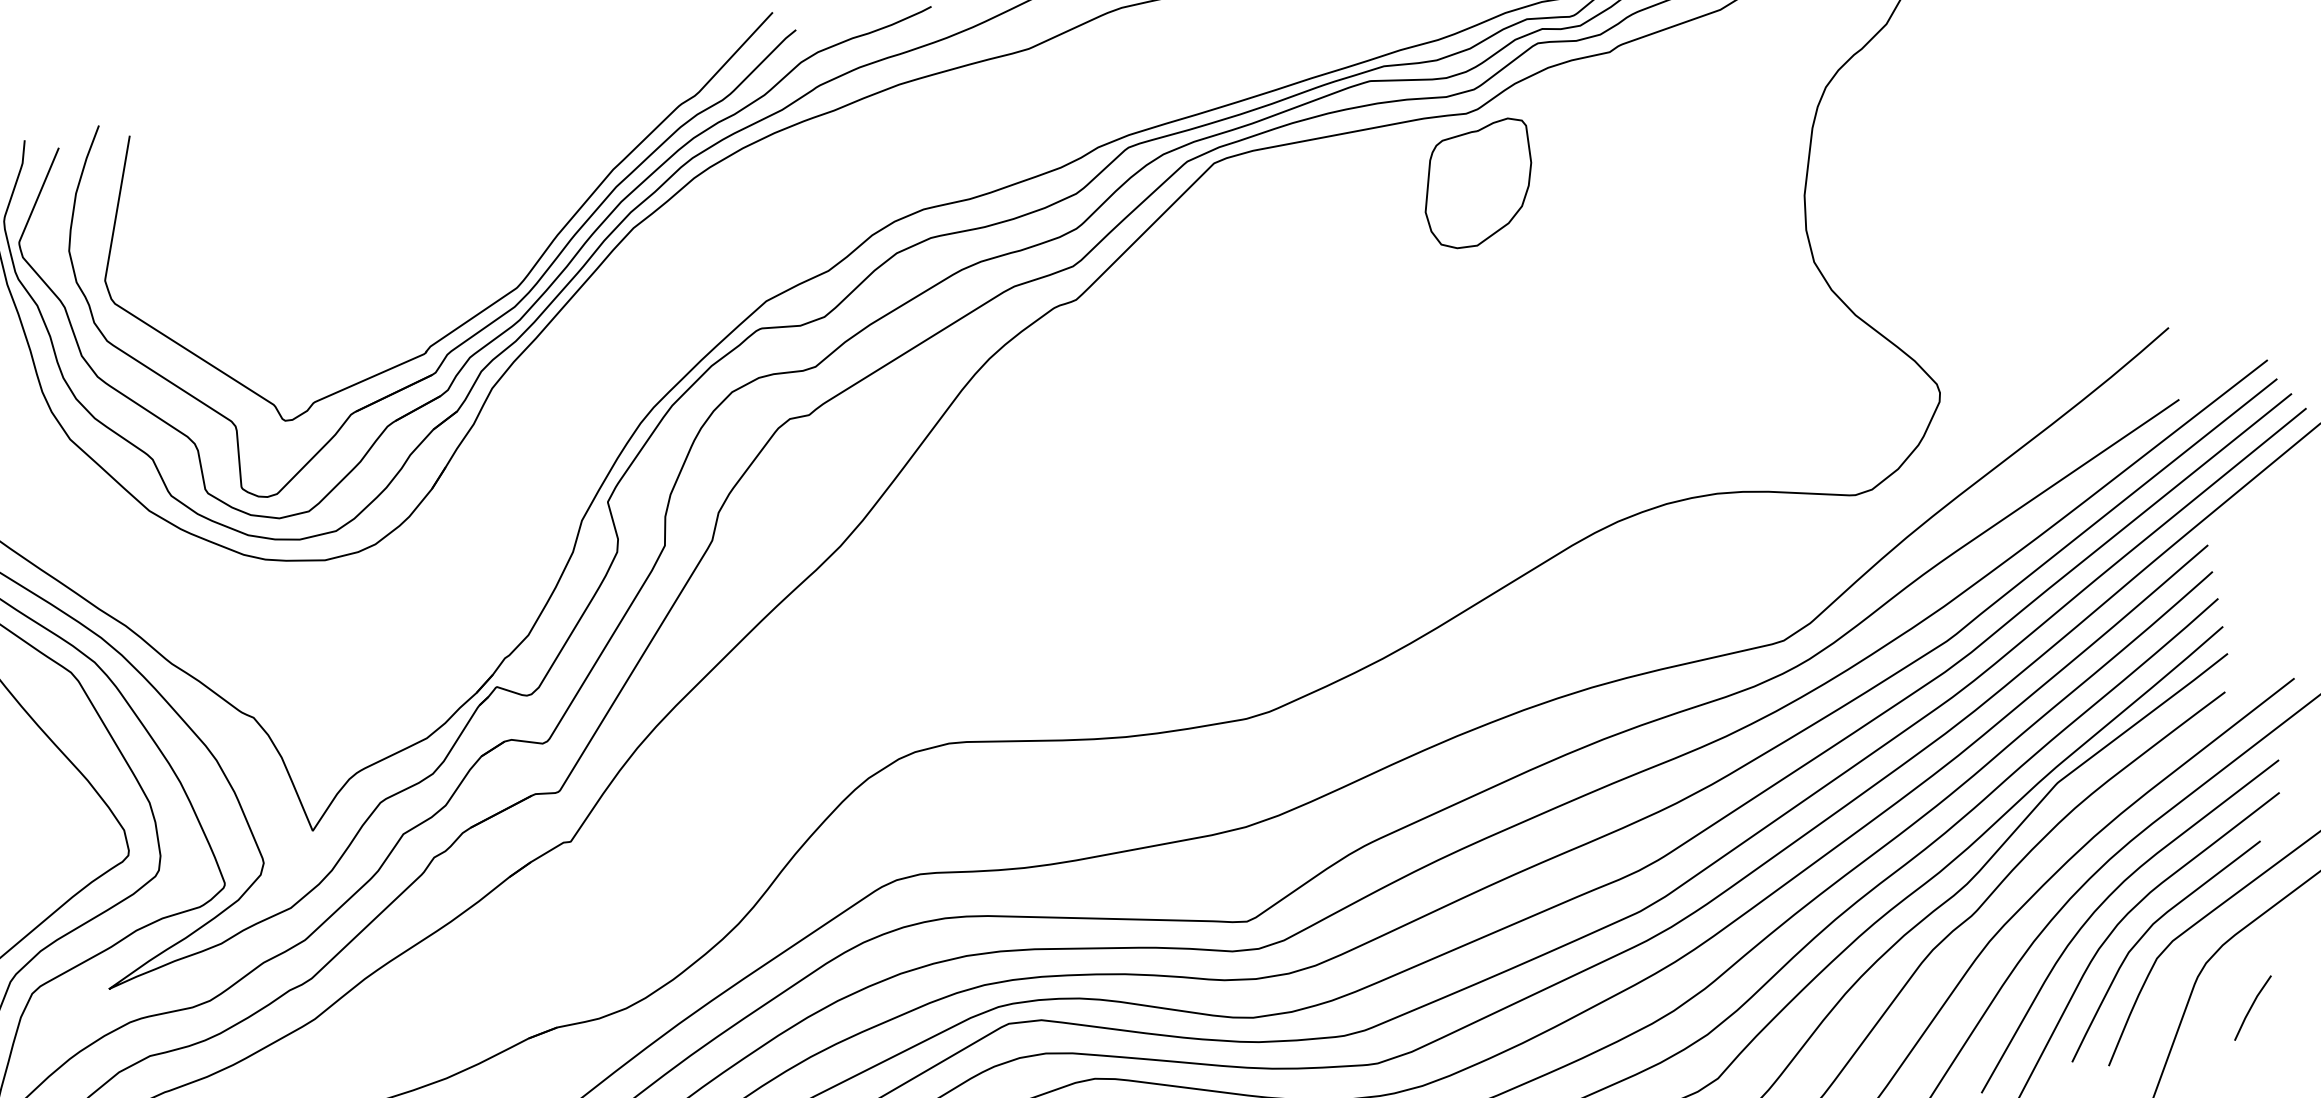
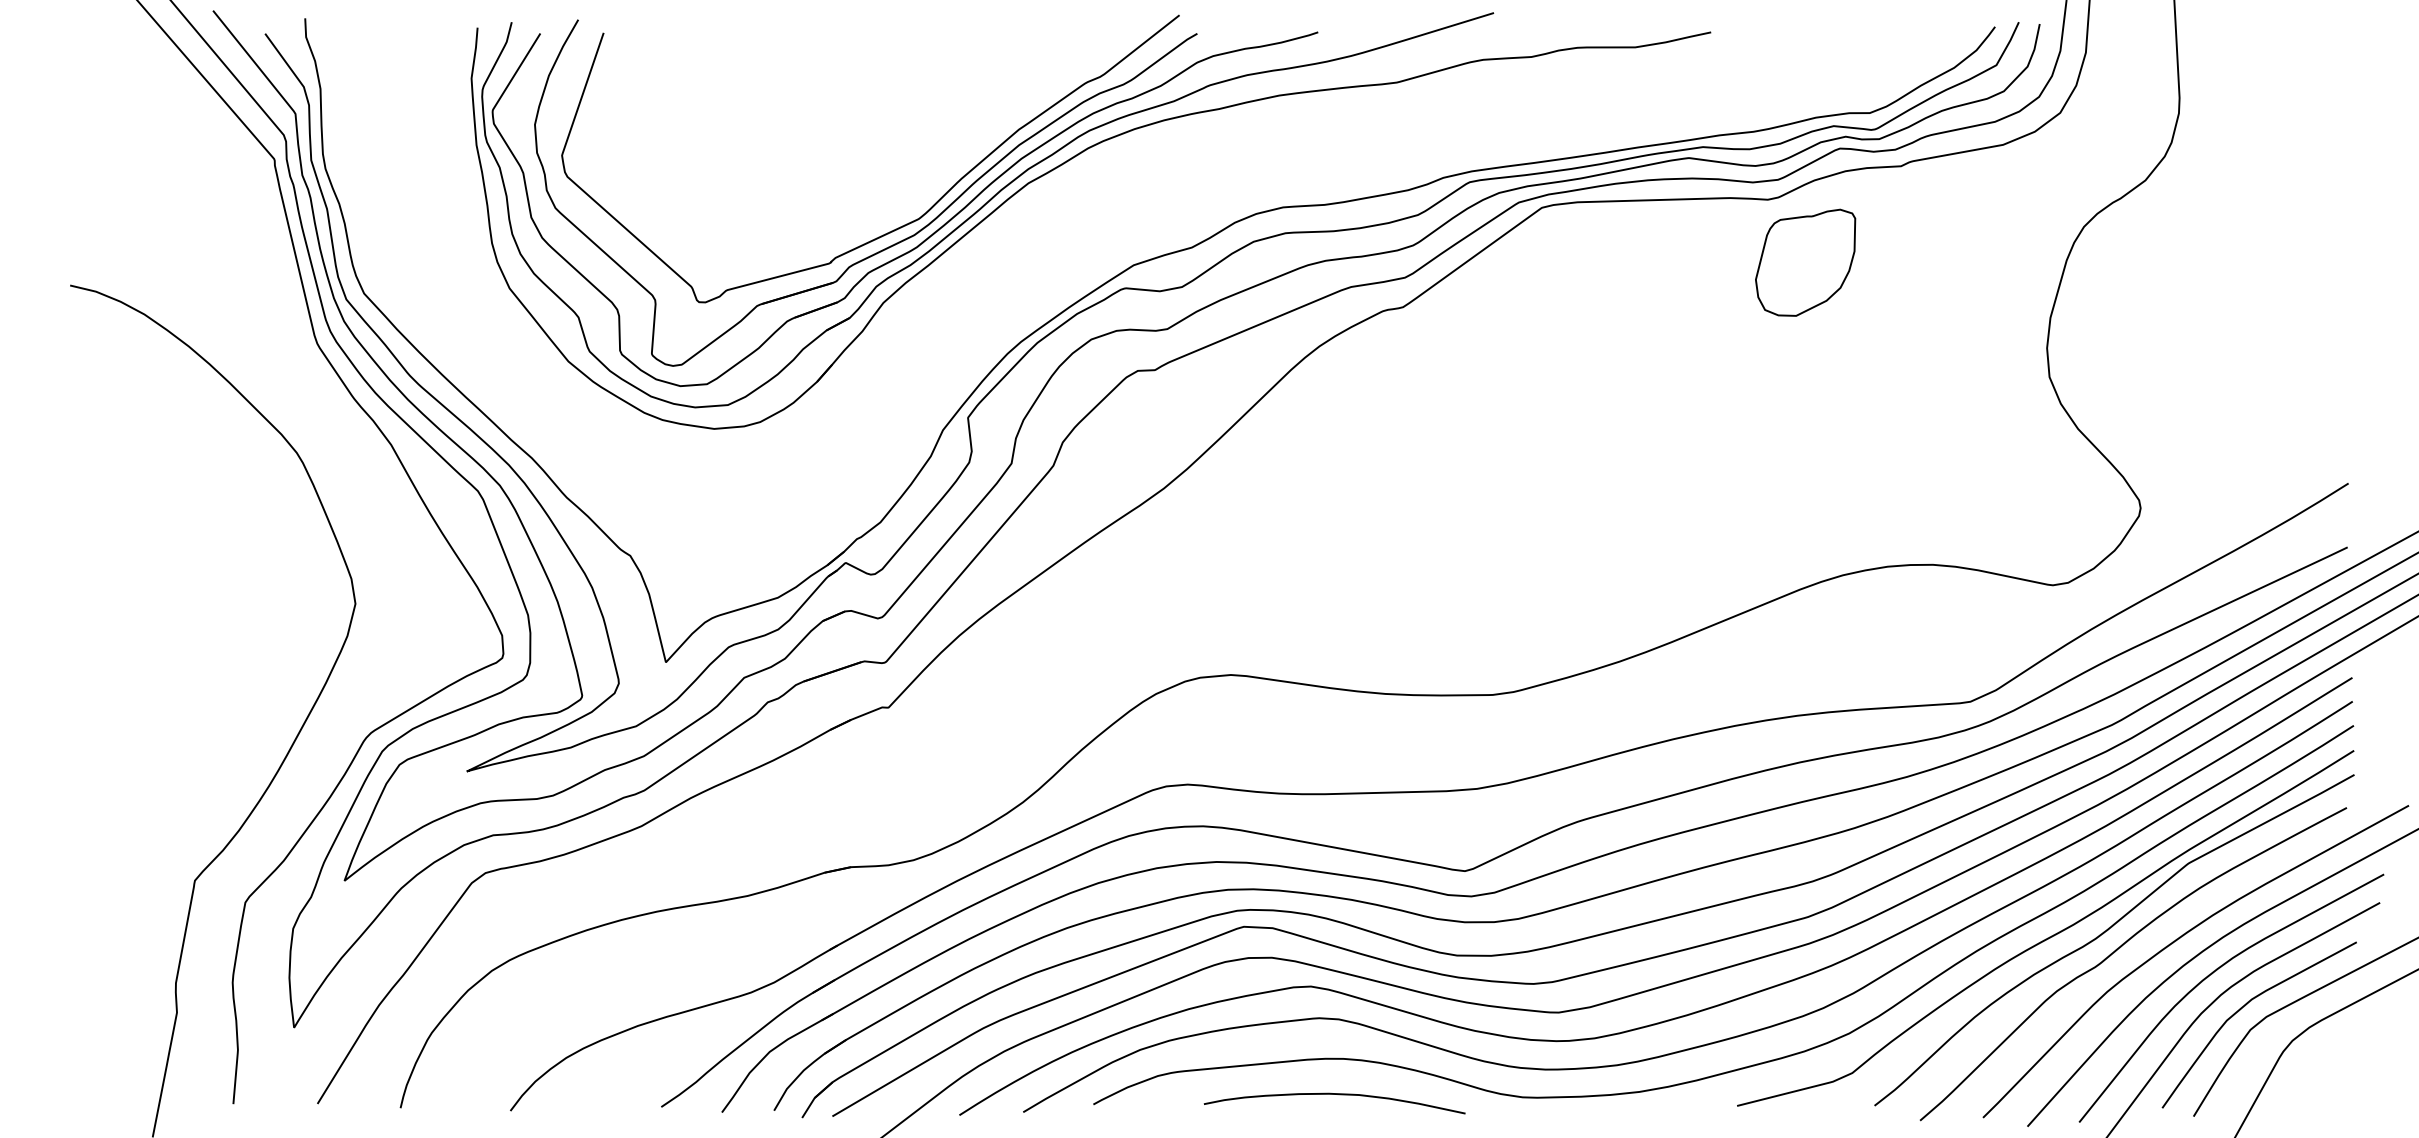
part: (1478, 184) -> (1805, 262), moved
line: (2252, 1007) -> (2326, 1085), removed

